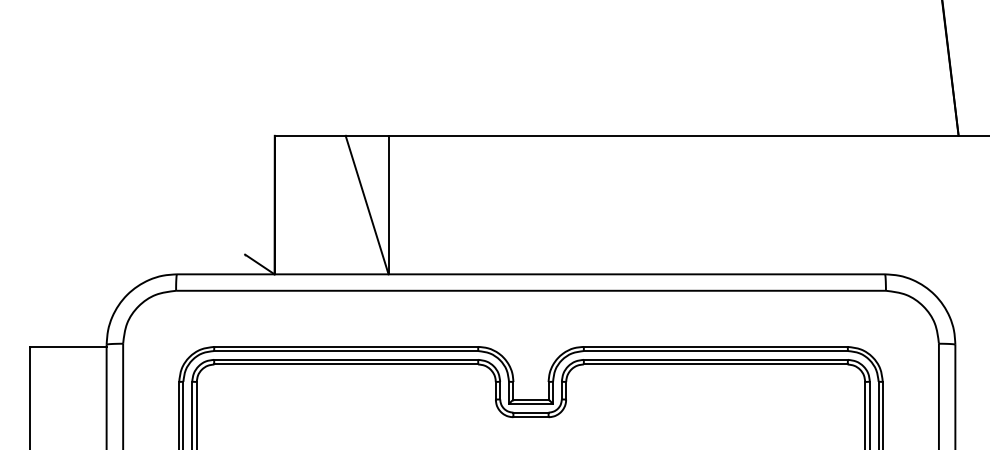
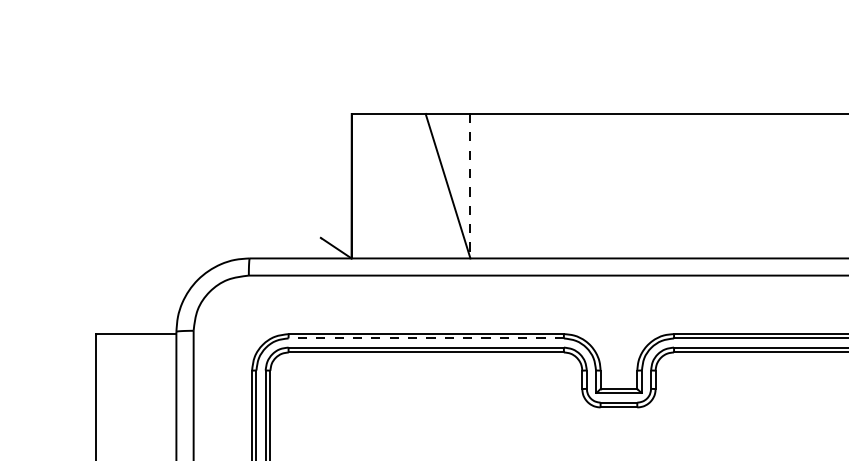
line: (388, 205) -> (470, 186), solid -> dashed
line: (345, 351) -> (425, 338), solid -> dashed

